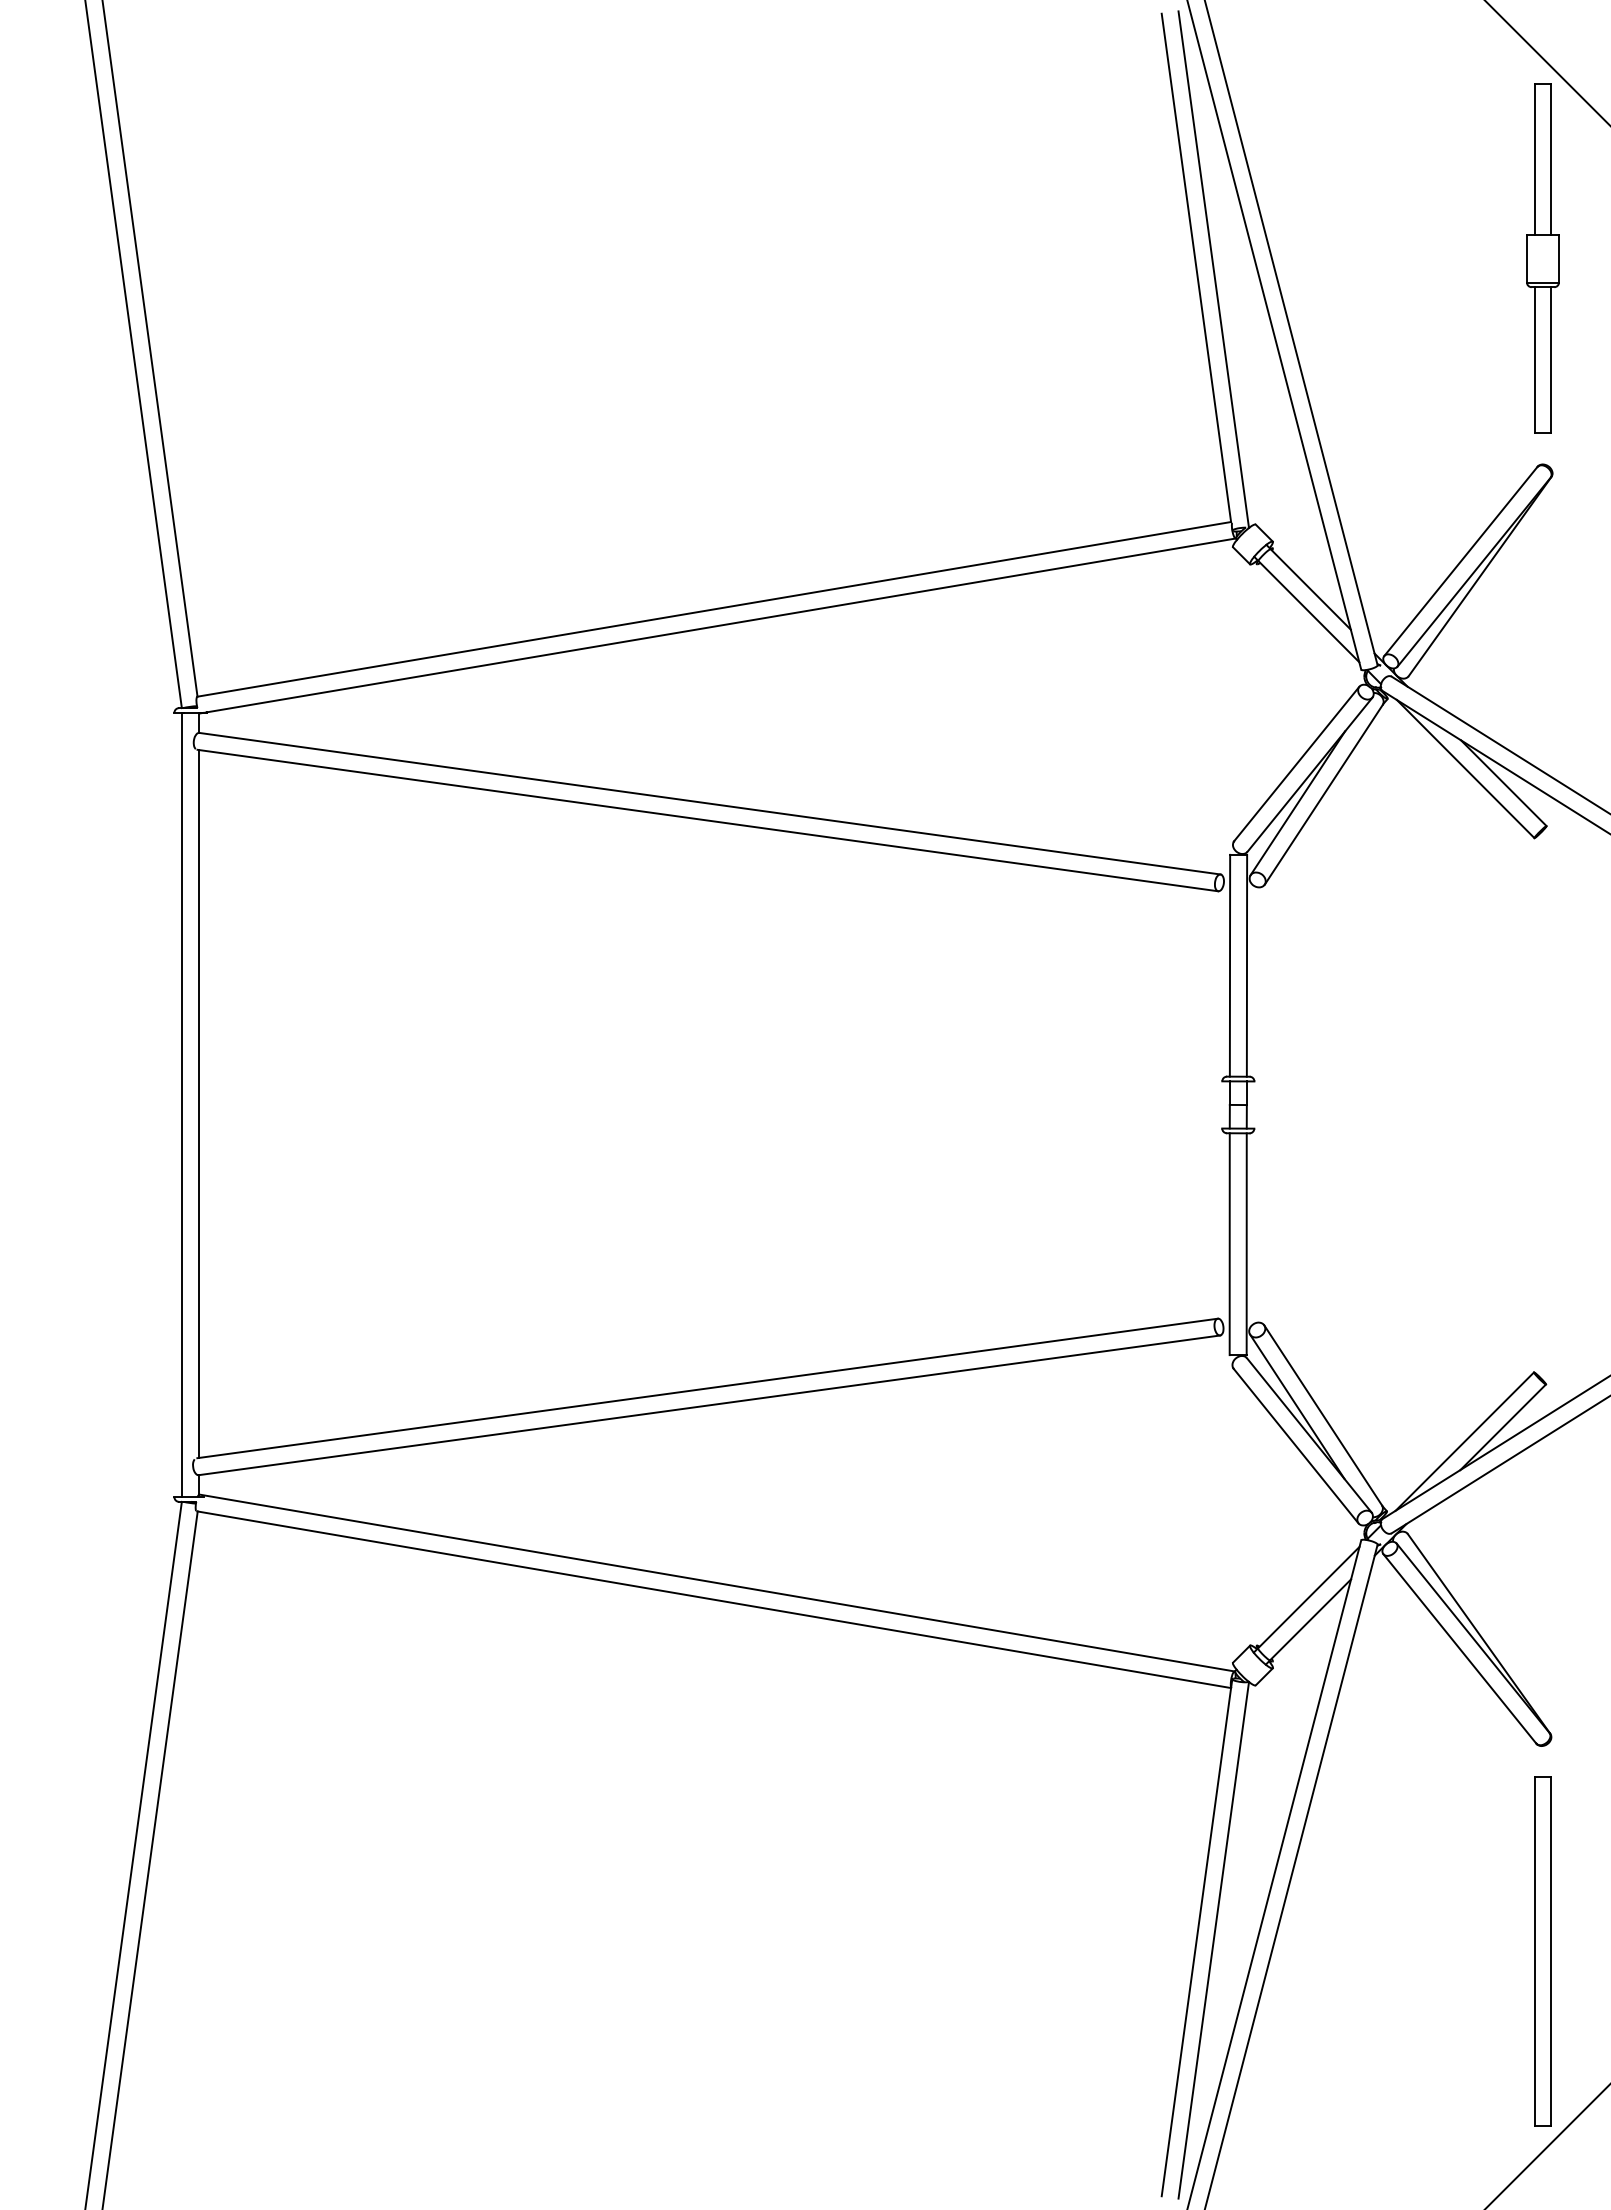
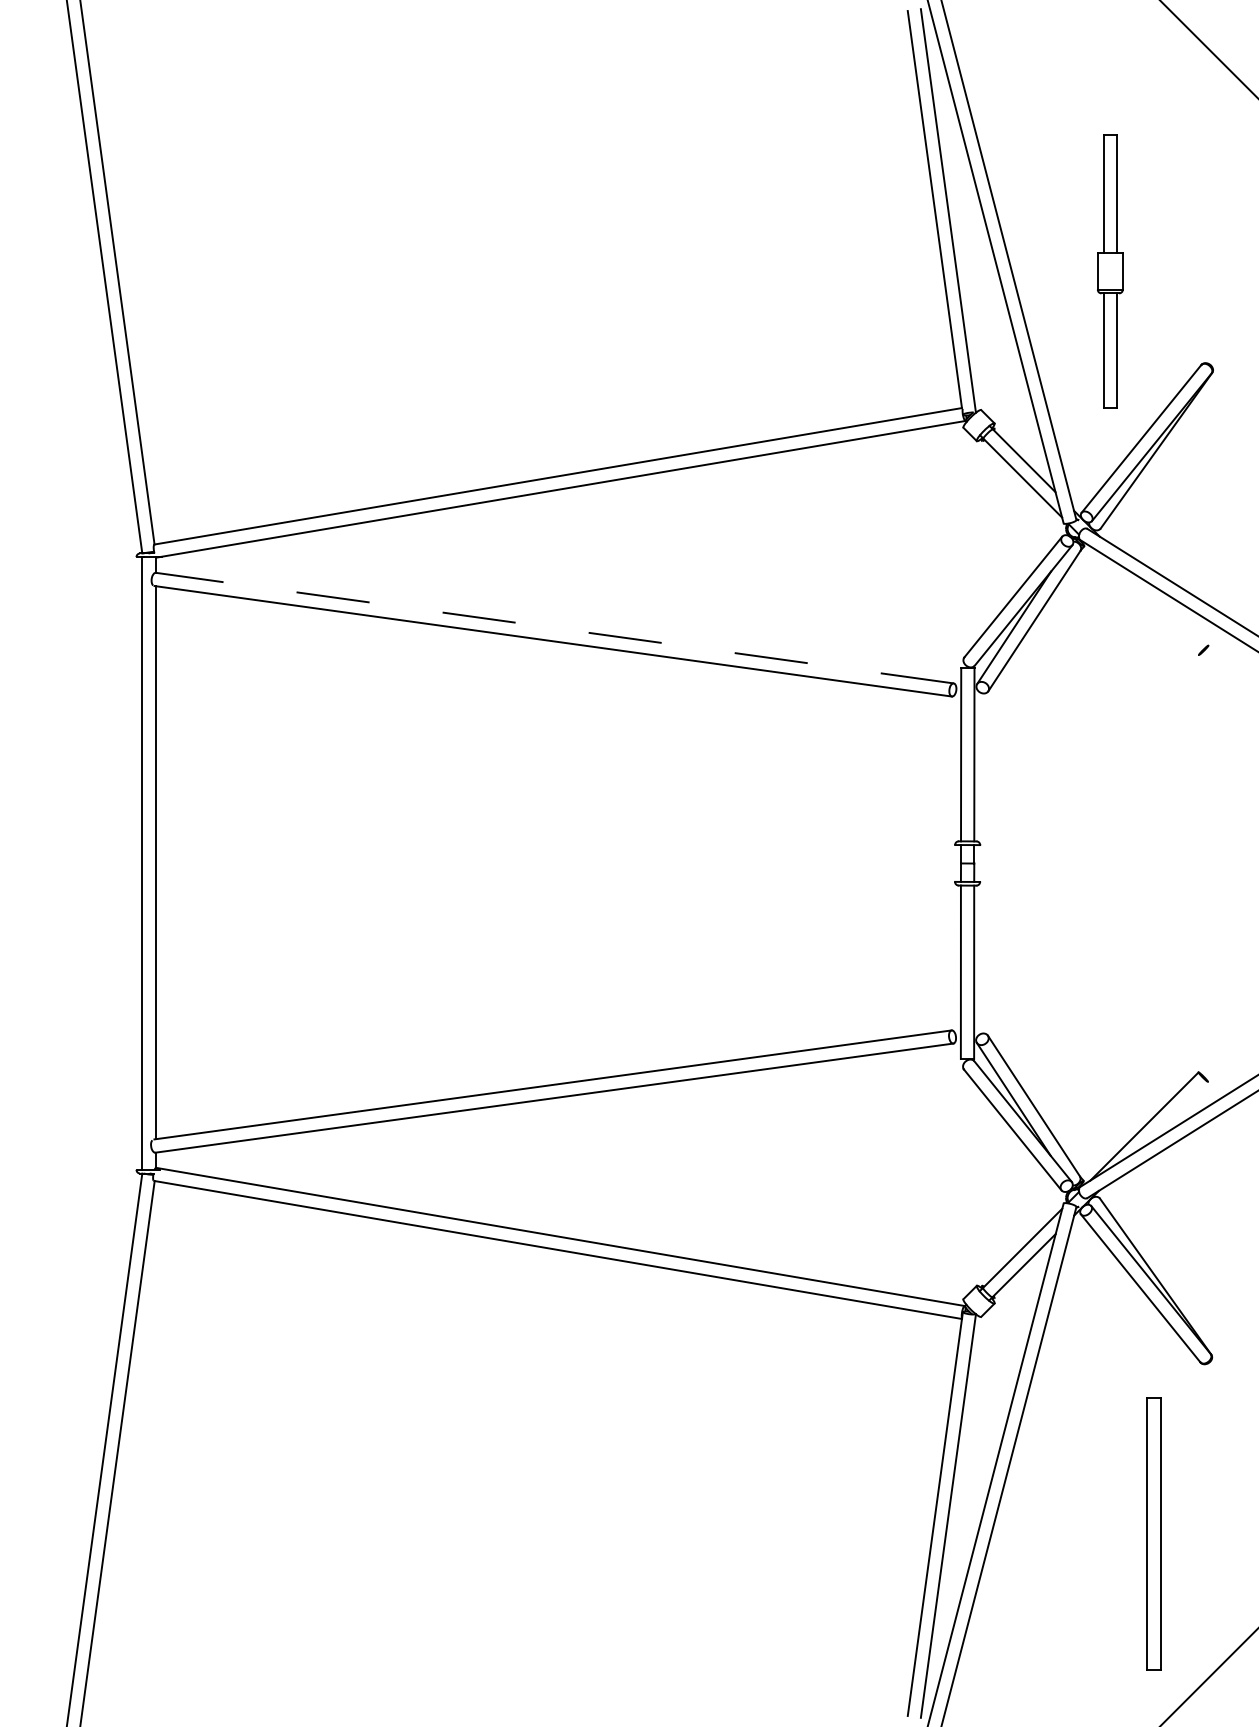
part: (1542, 258) -> (1109, 270), moved
line: (1465, 768) -> (1145, 600), removed
line: (1503, 783) -> (1174, 612), removed
line: (709, 803) -> (554, 627), solid -> dashed
line: (1503, 1427) -> (1174, 1115), removed
part: (1542, 1951) -> (1153, 1534), moved

